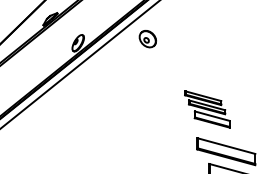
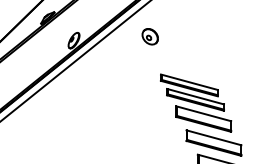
part: (147, 39) -> (149, 37), moved
part: (207, 109) -> (196, 103), size x1.67

